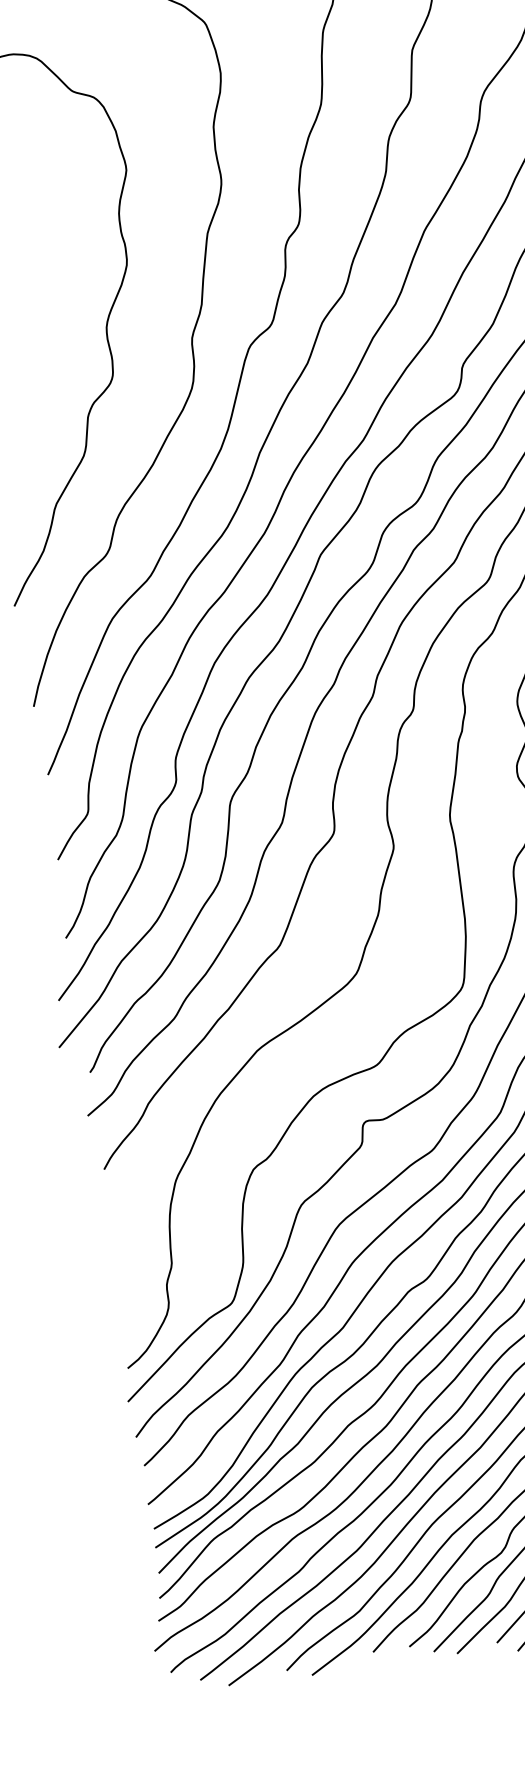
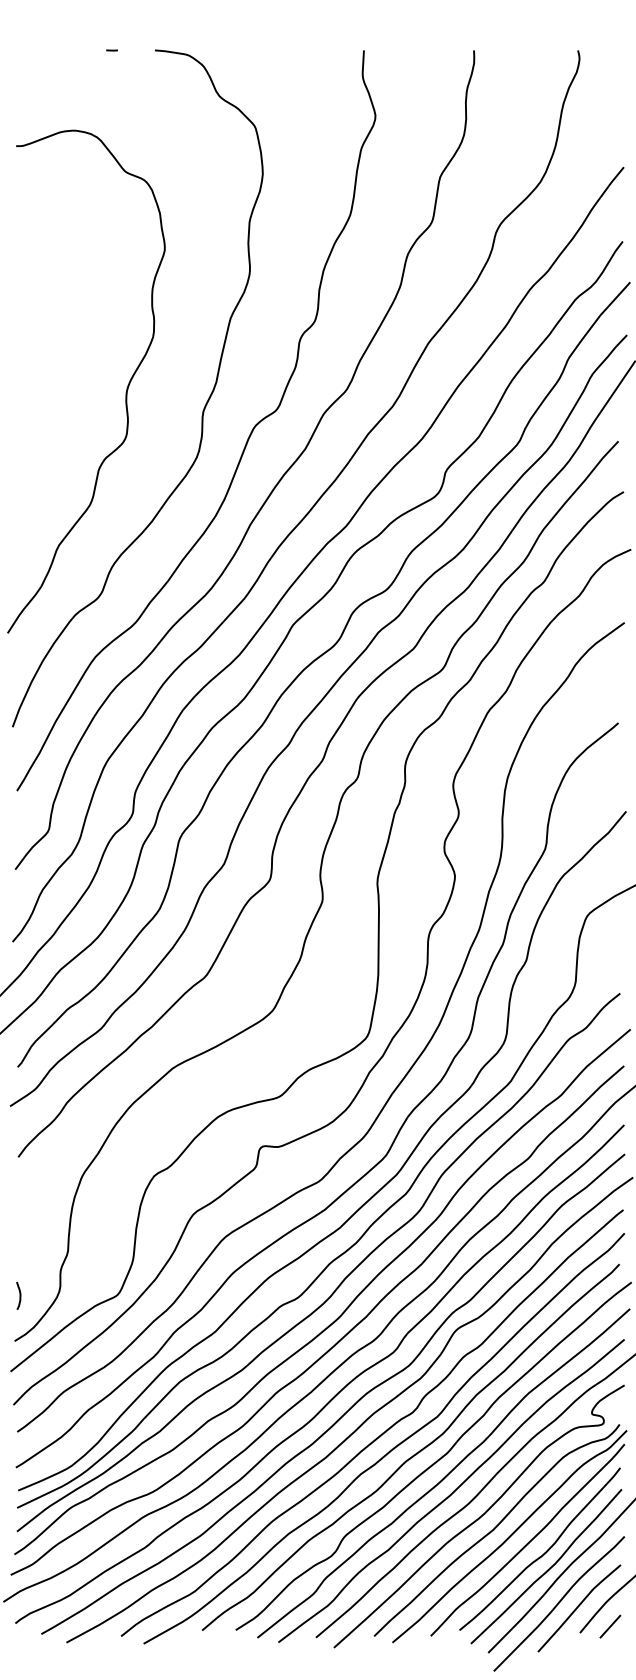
curve: (126, 1318) -> (19, 1295), added

